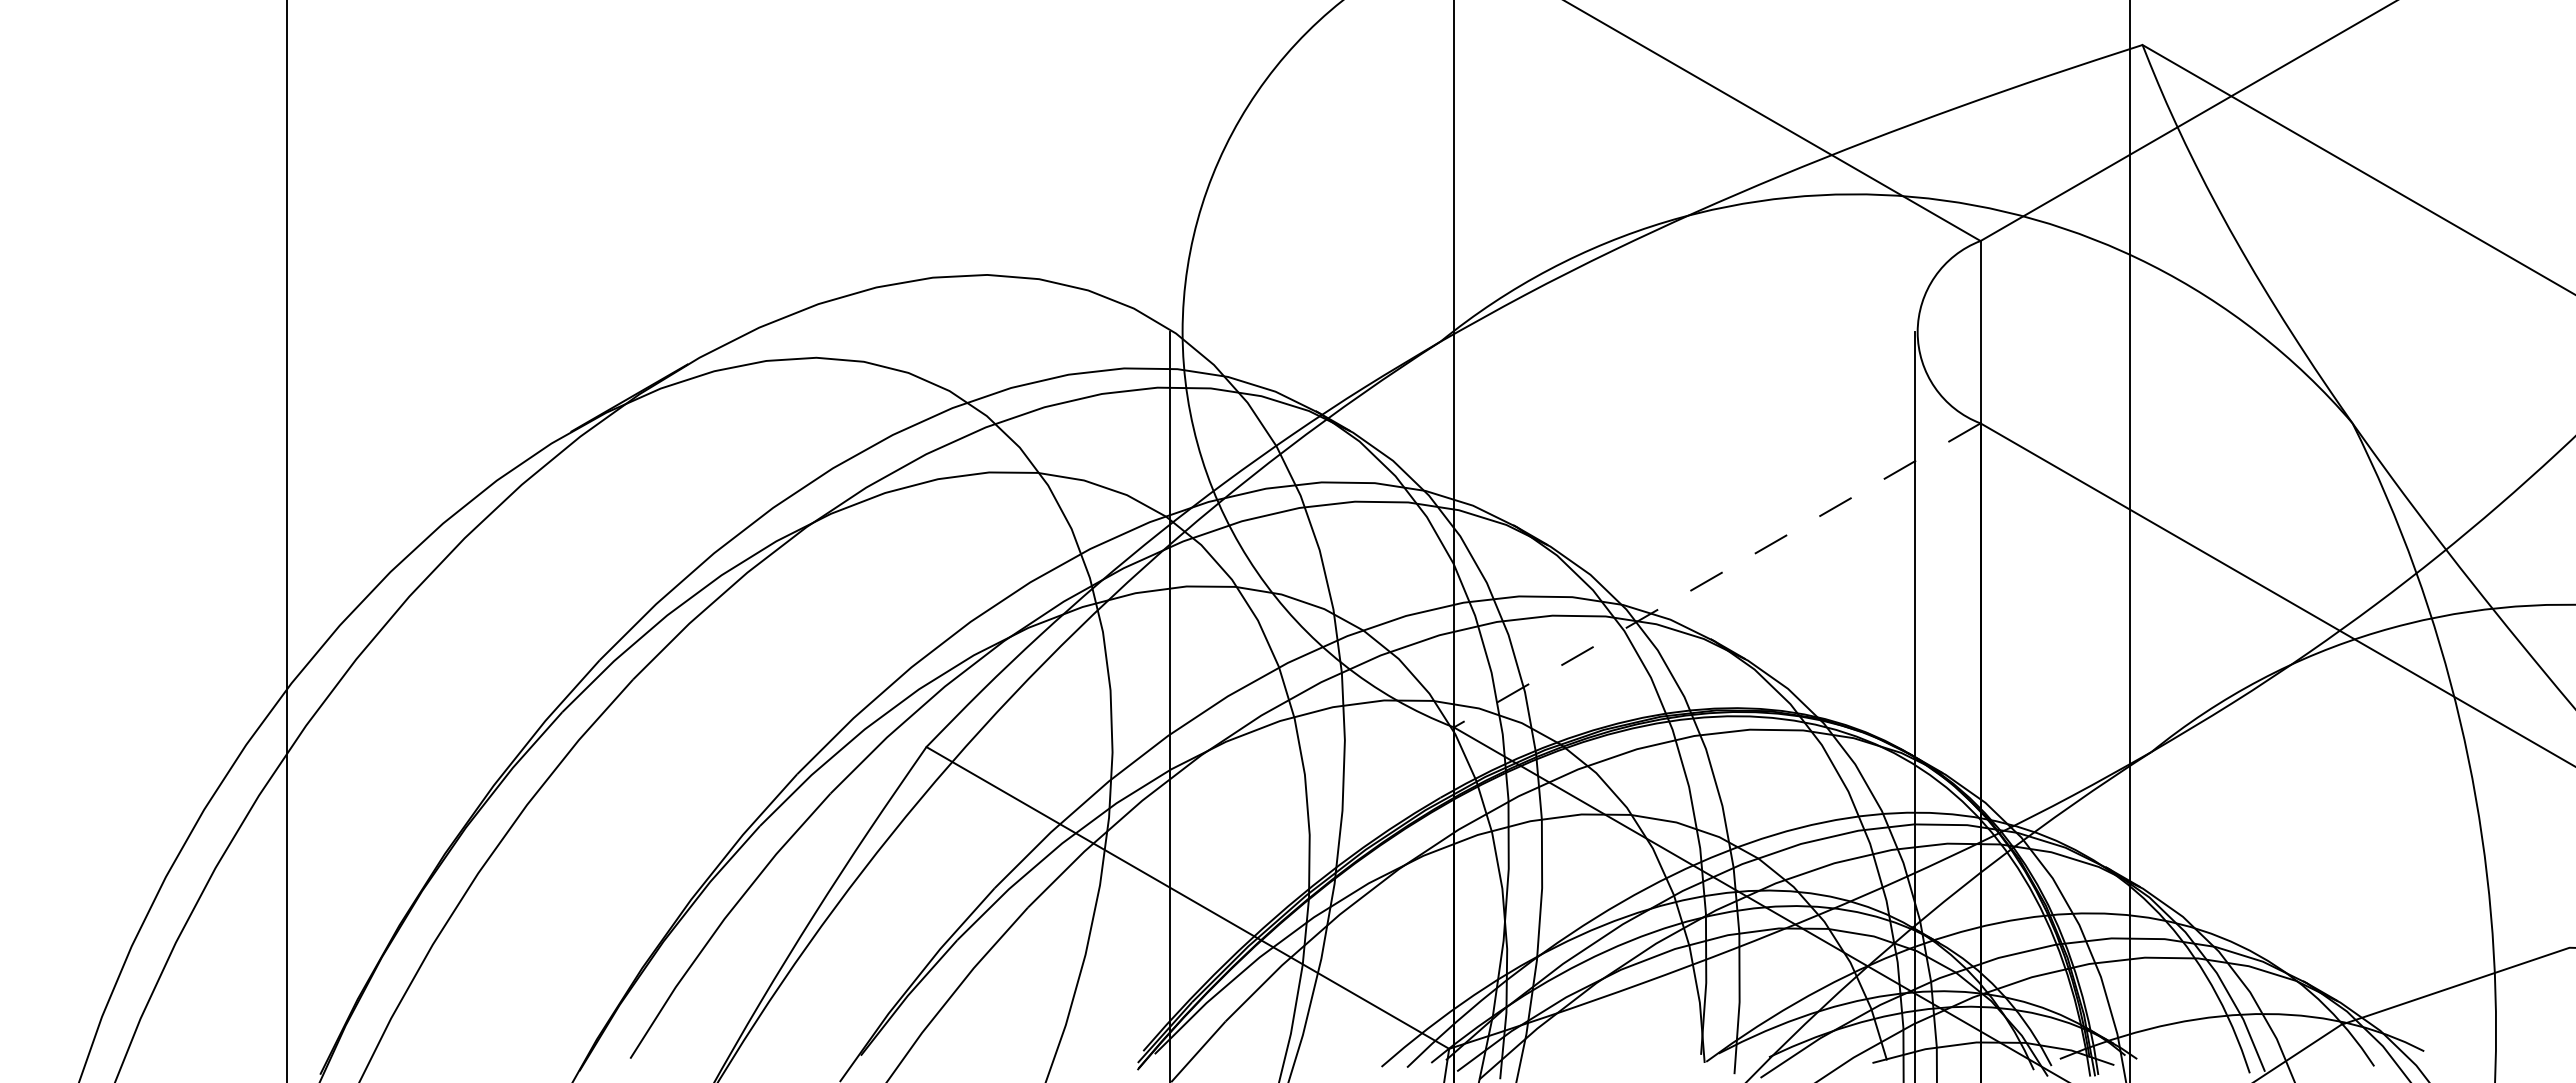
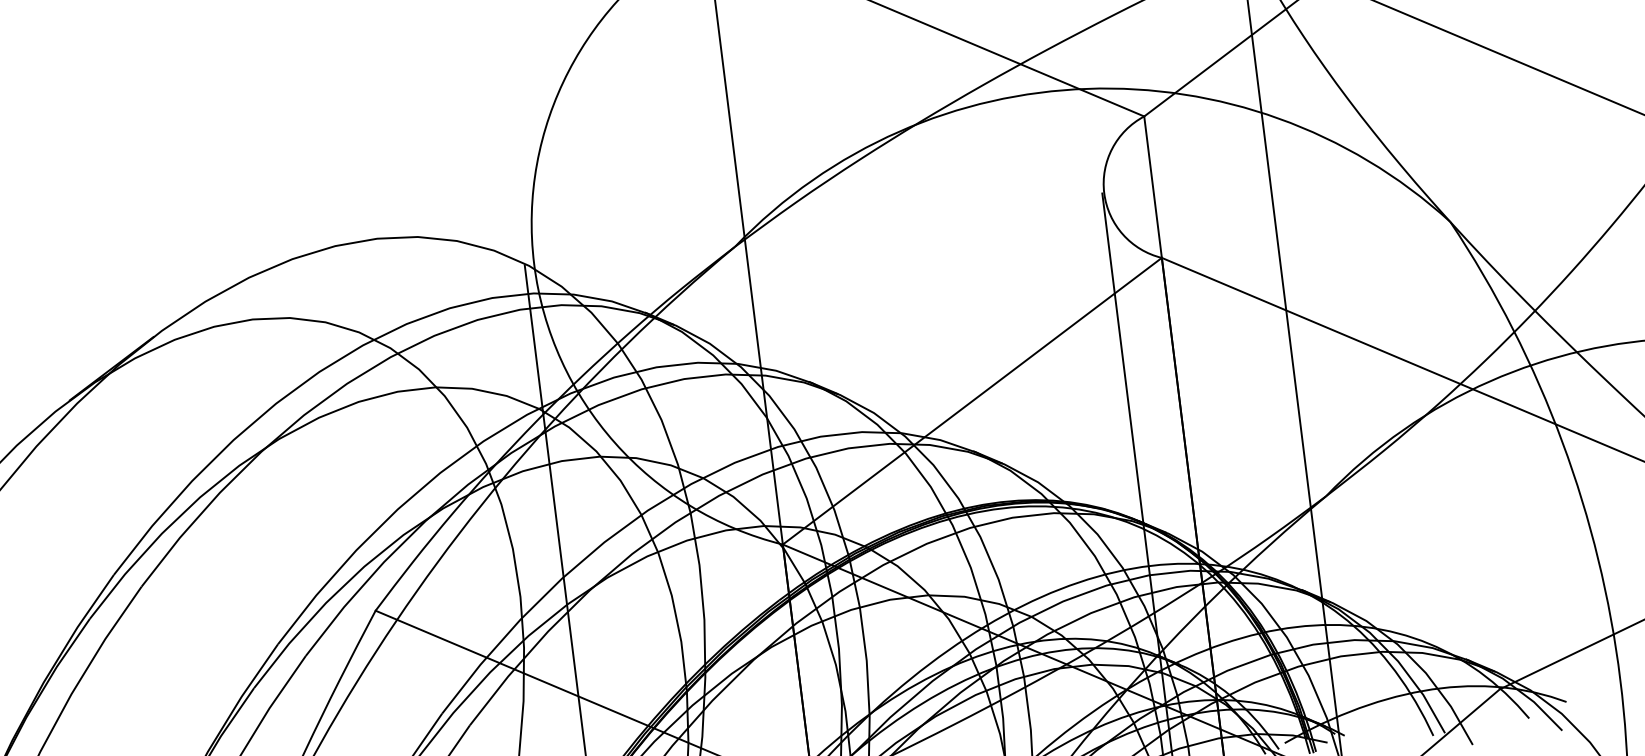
line: (1716, 575) -> (971, 401), dashed -> solid

